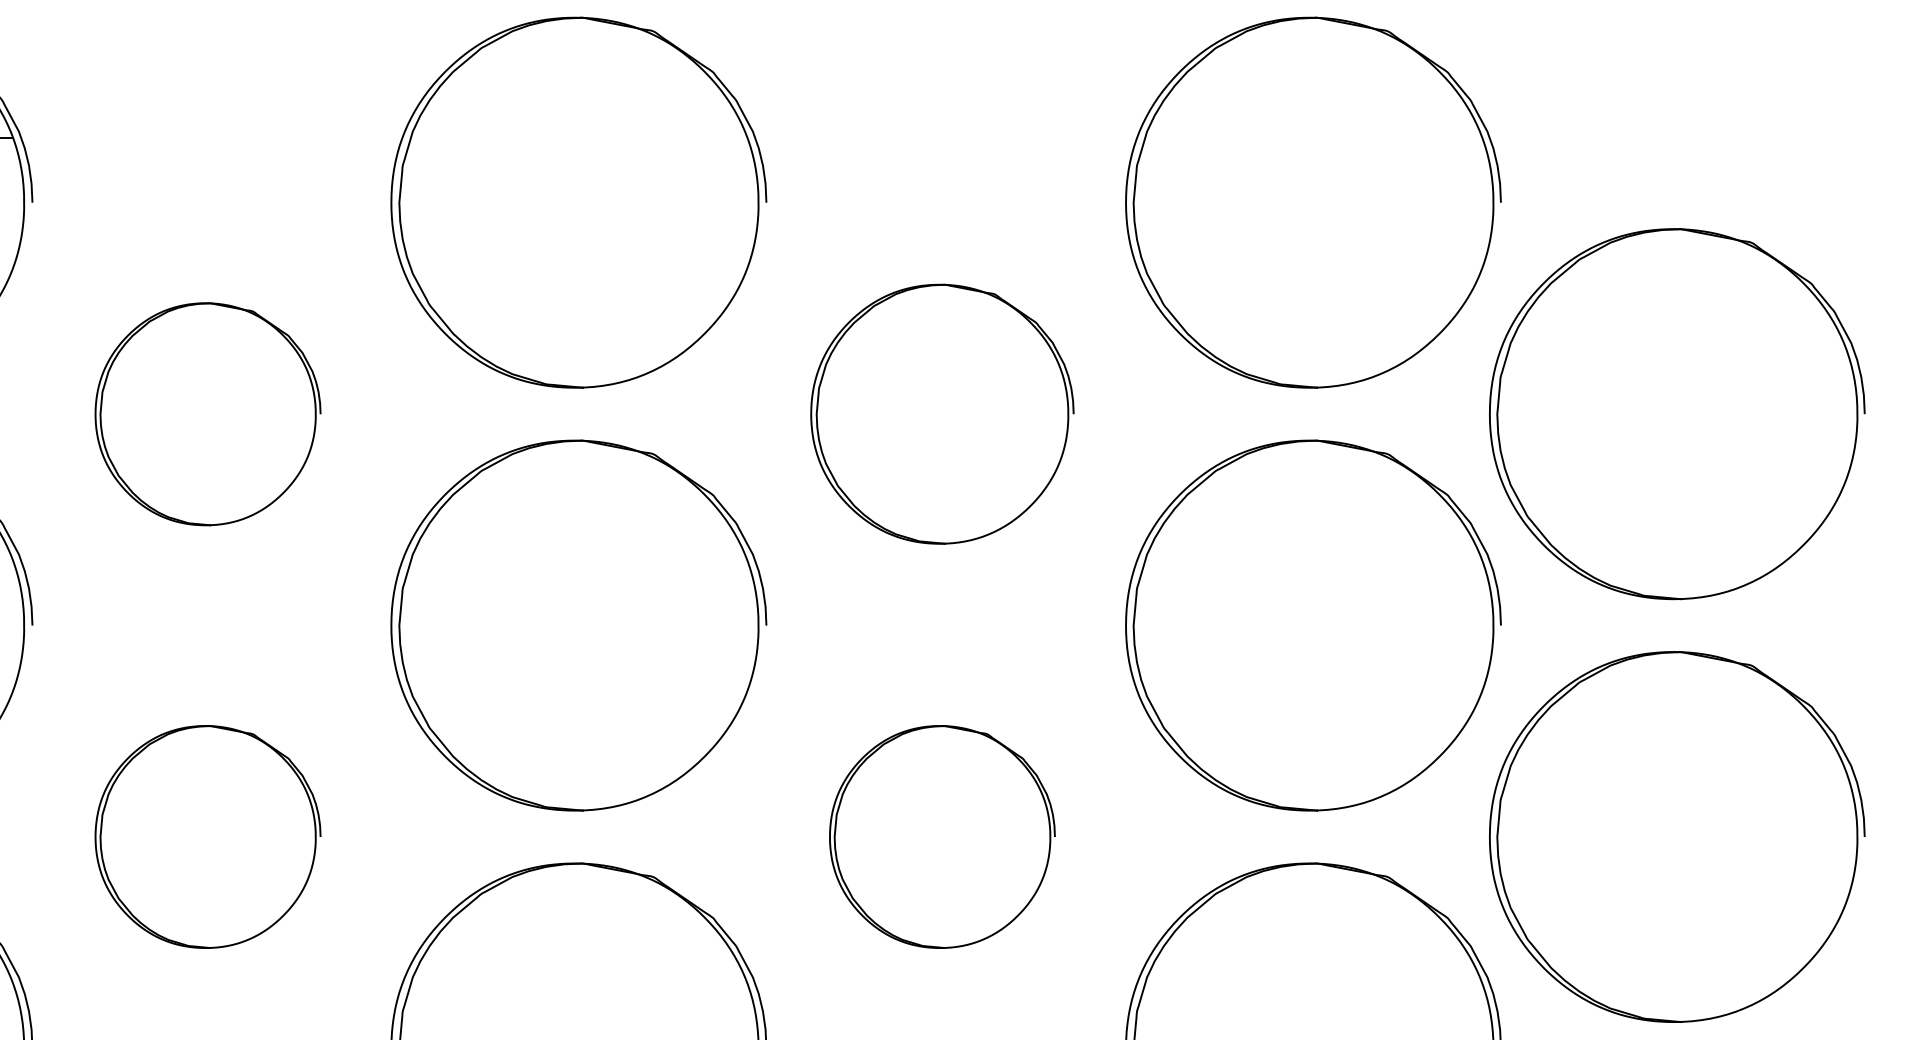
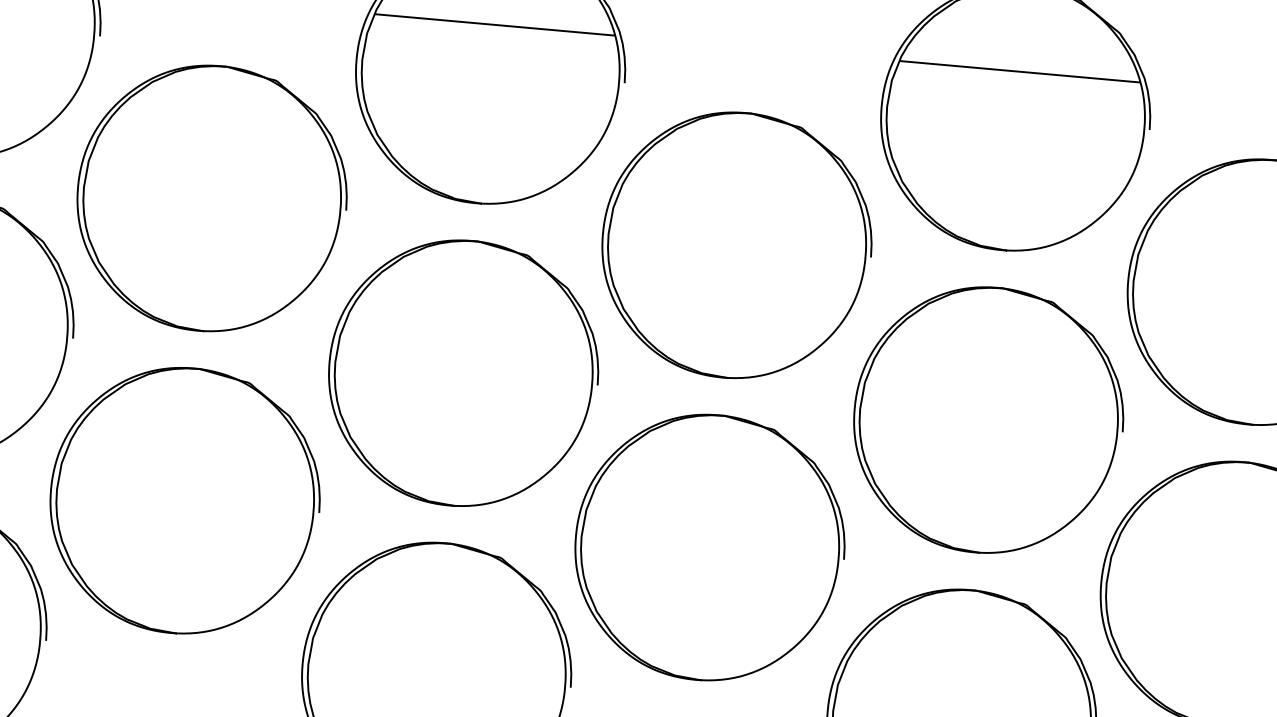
line: (578, 137) -> (494, 24), added
line: (1313, 137) -> (1019, 71), added
part: (207, 414) -> (211, 198), size x1.67
part: (942, 414) -> (737, 245), size x1.43
part: (207, 836) -> (184, 500), size x1.67
part: (942, 836) -> (710, 547), size x1.67

